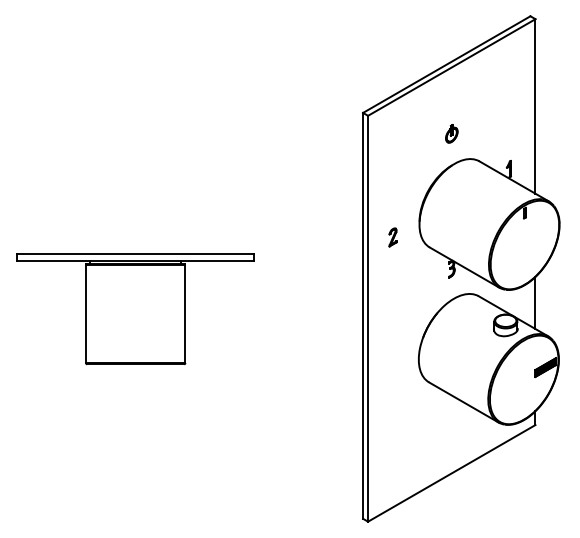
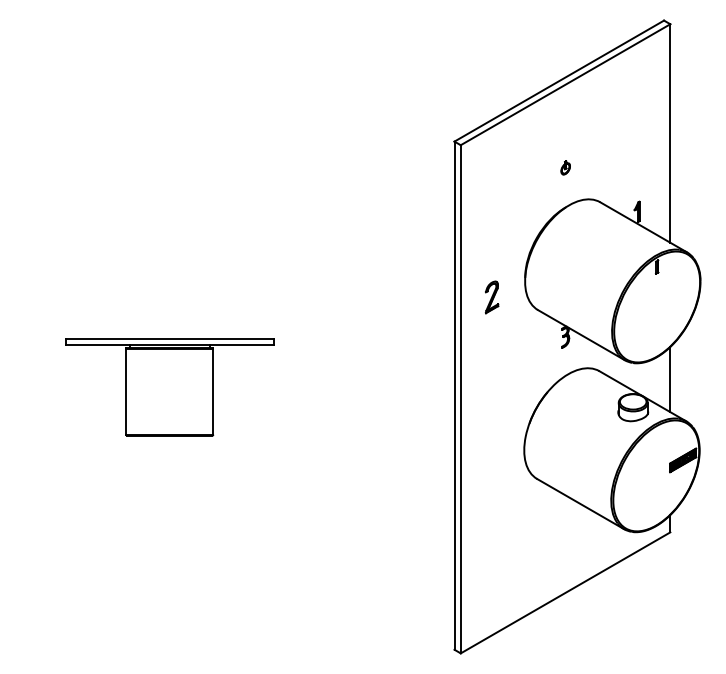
part: (451, 133) -> (565, 167), size x0.6
part: (392, 237) -> (491, 297), size x1.4
part: (135, 309) -> (169, 387), size x0.7

